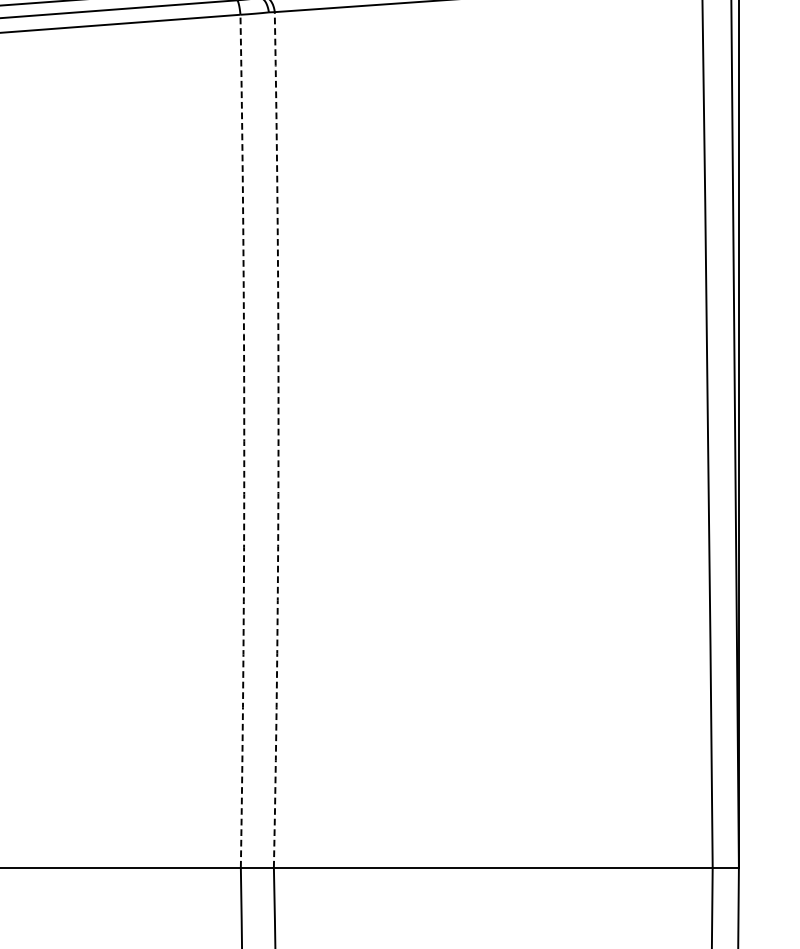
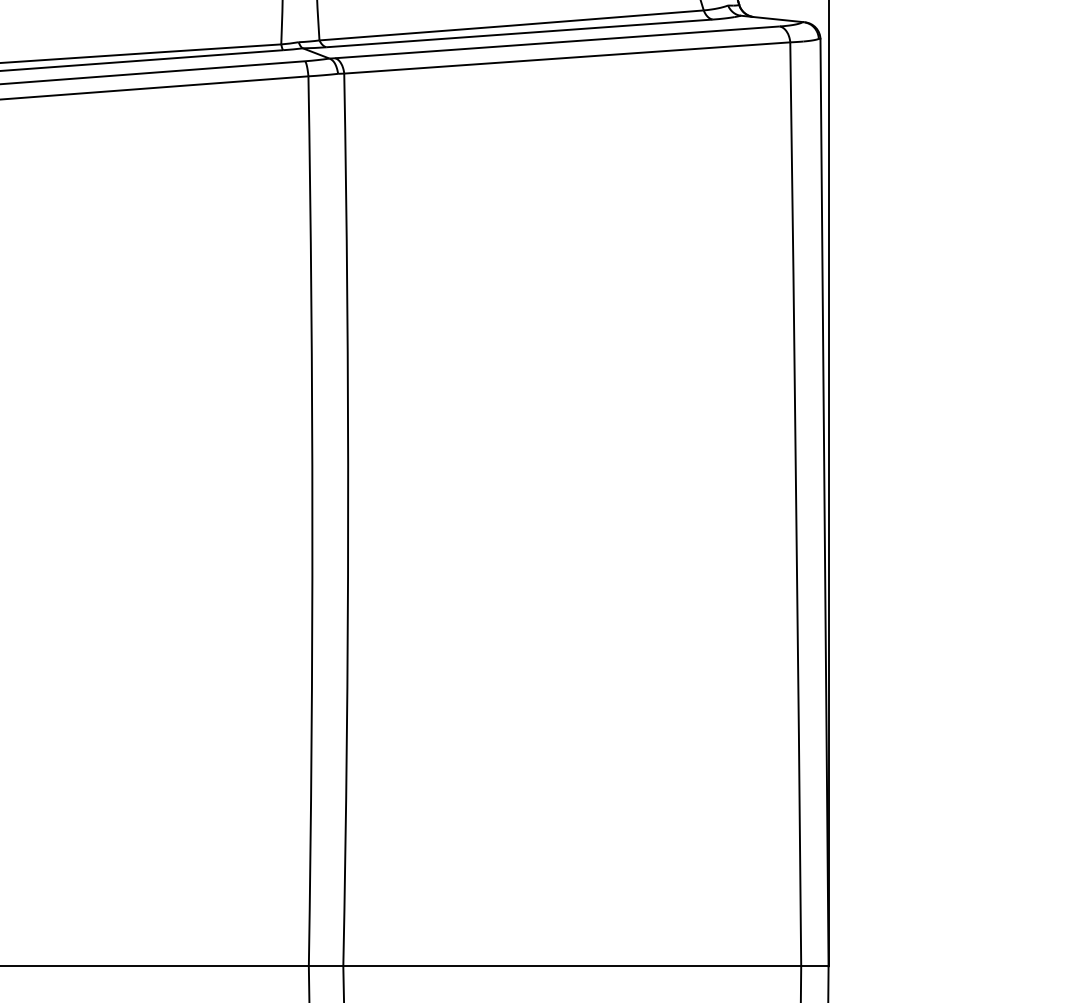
arc: (278, 439) -> (348, 519), dashed -> solid
arc: (244, 441) -> (312, 521), dashed -> solid

